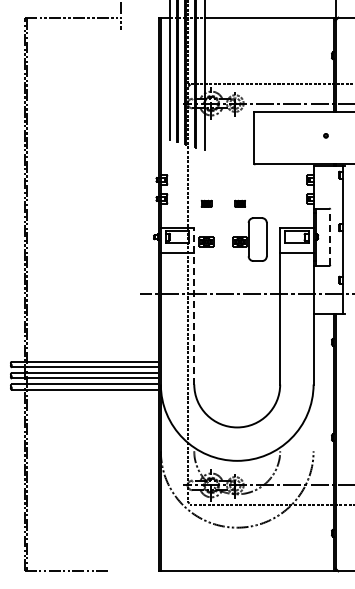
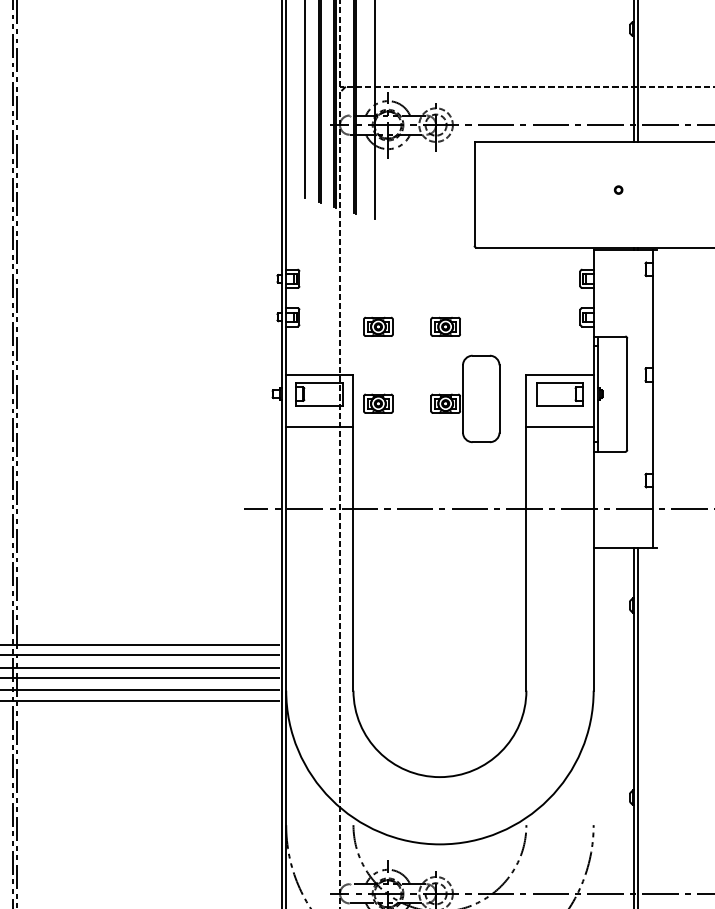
part: (206, 203) -> (378, 326), size x1.43
part: (240, 203) -> (446, 326), size x1.43
line: (330, 237) -> (627, 394), dashed -> solid
line: (194, 305) -> (353, 531), dashed -> solid

